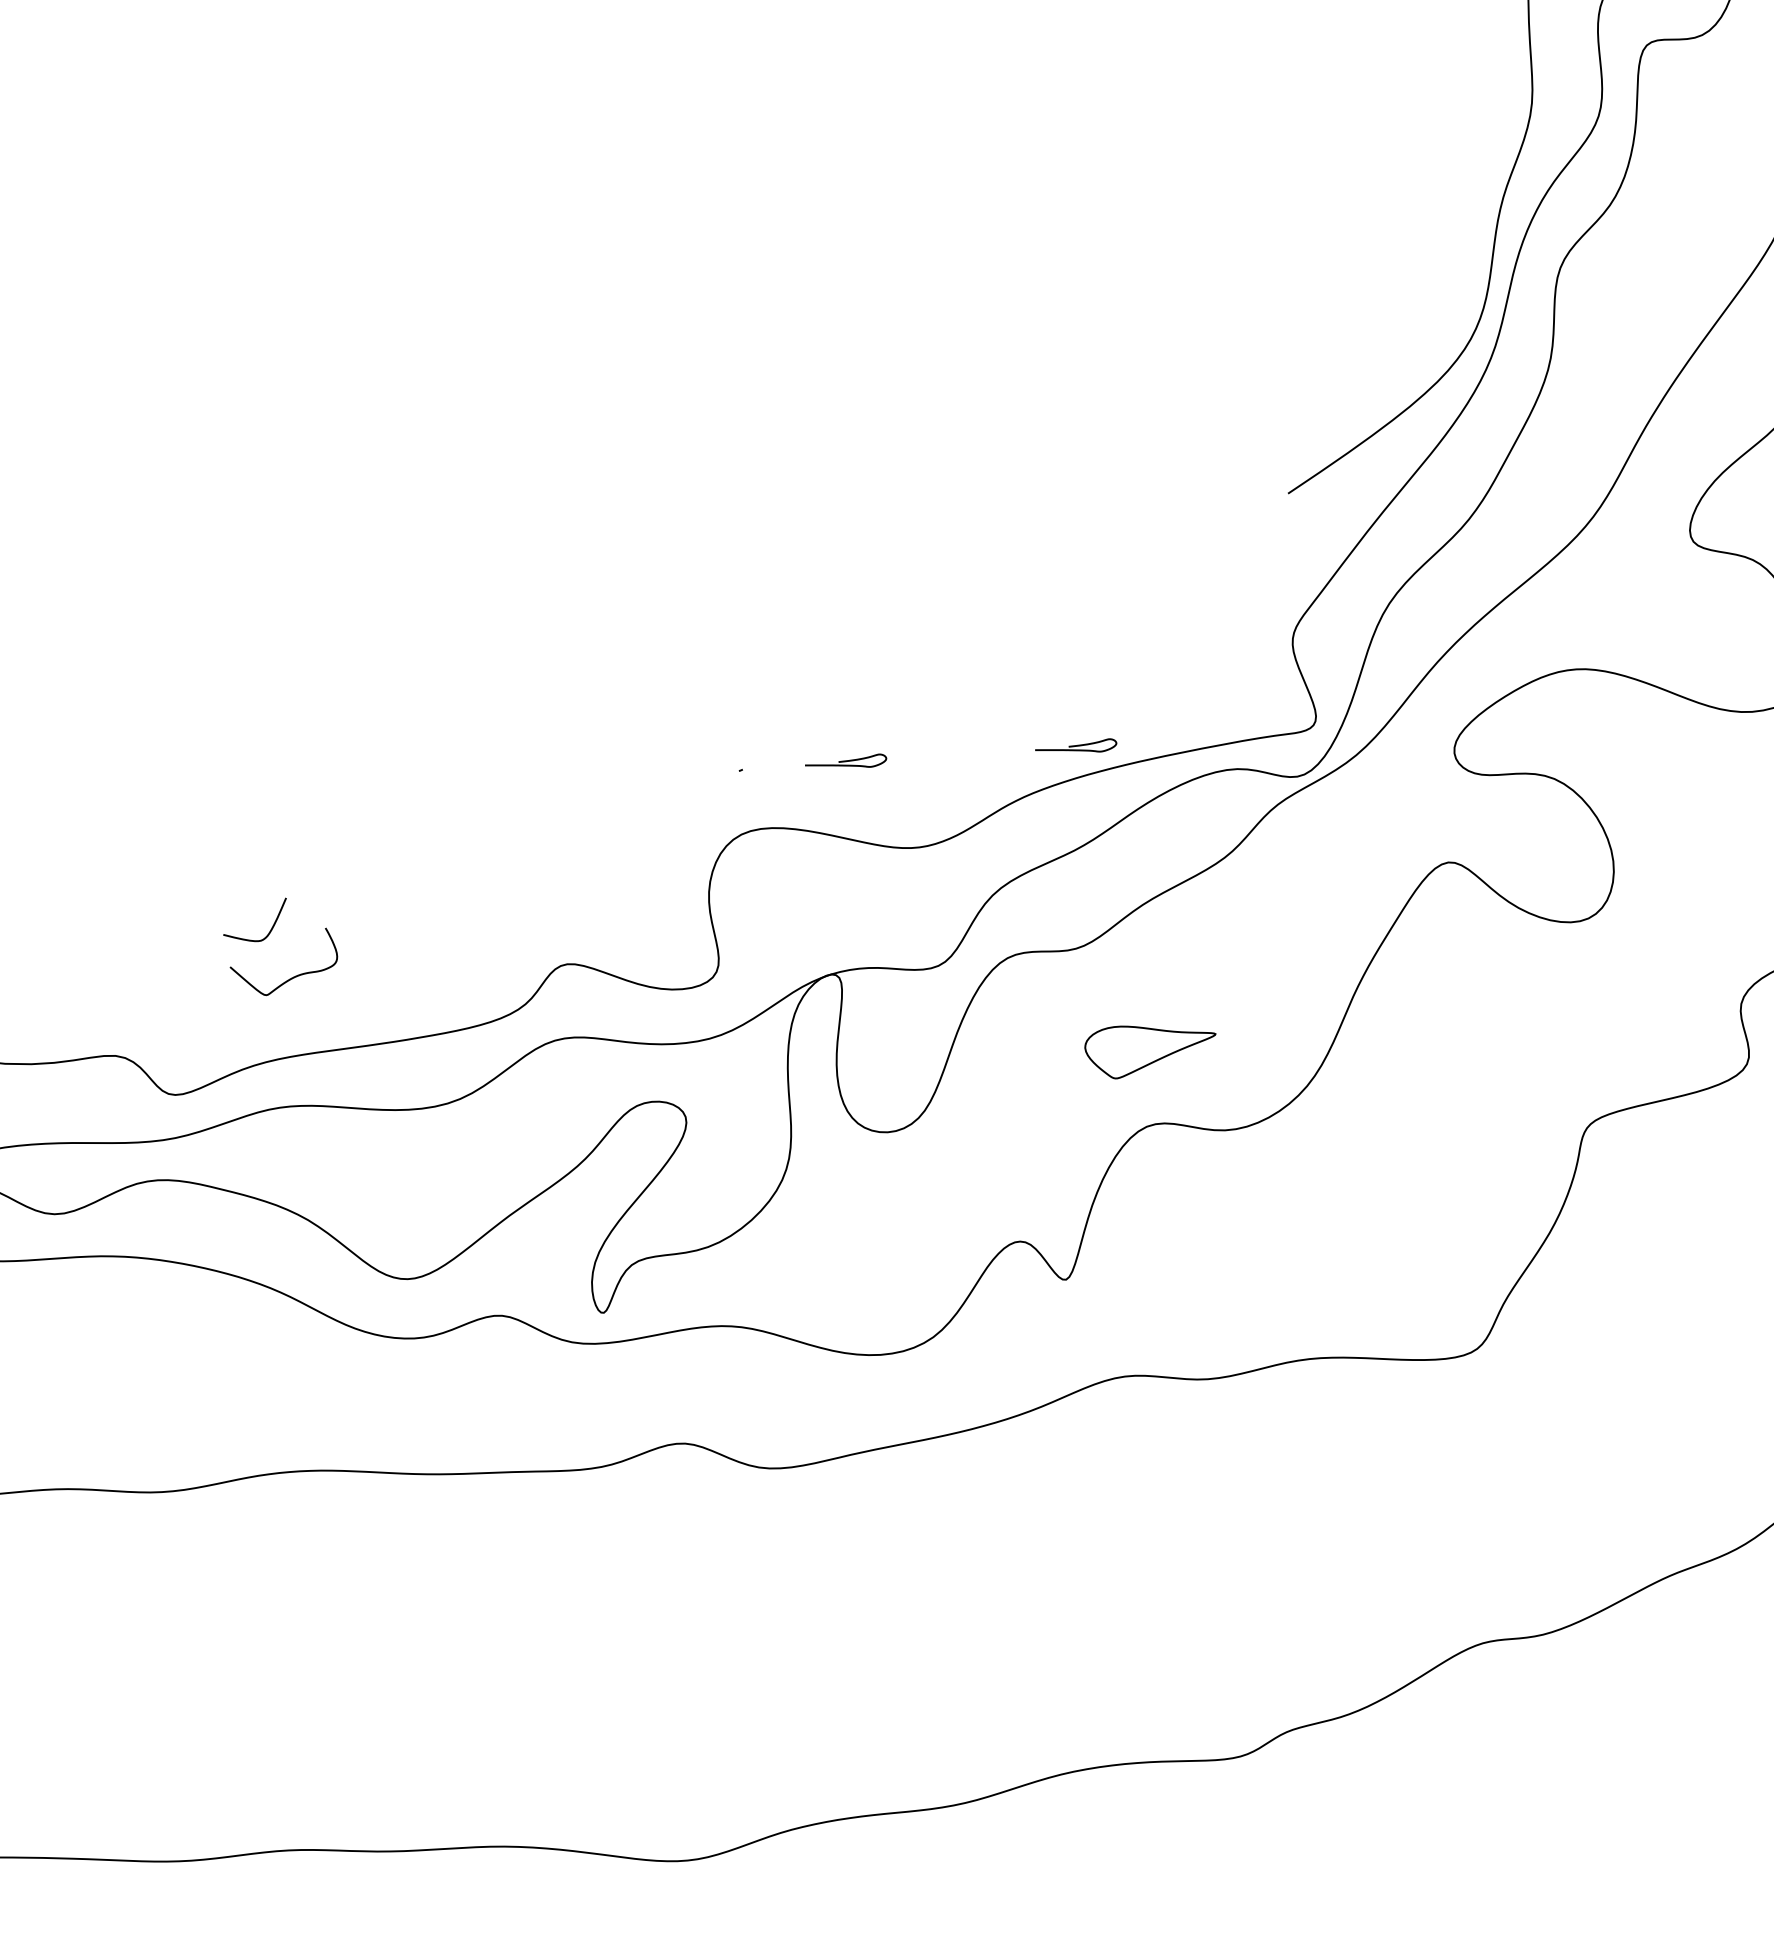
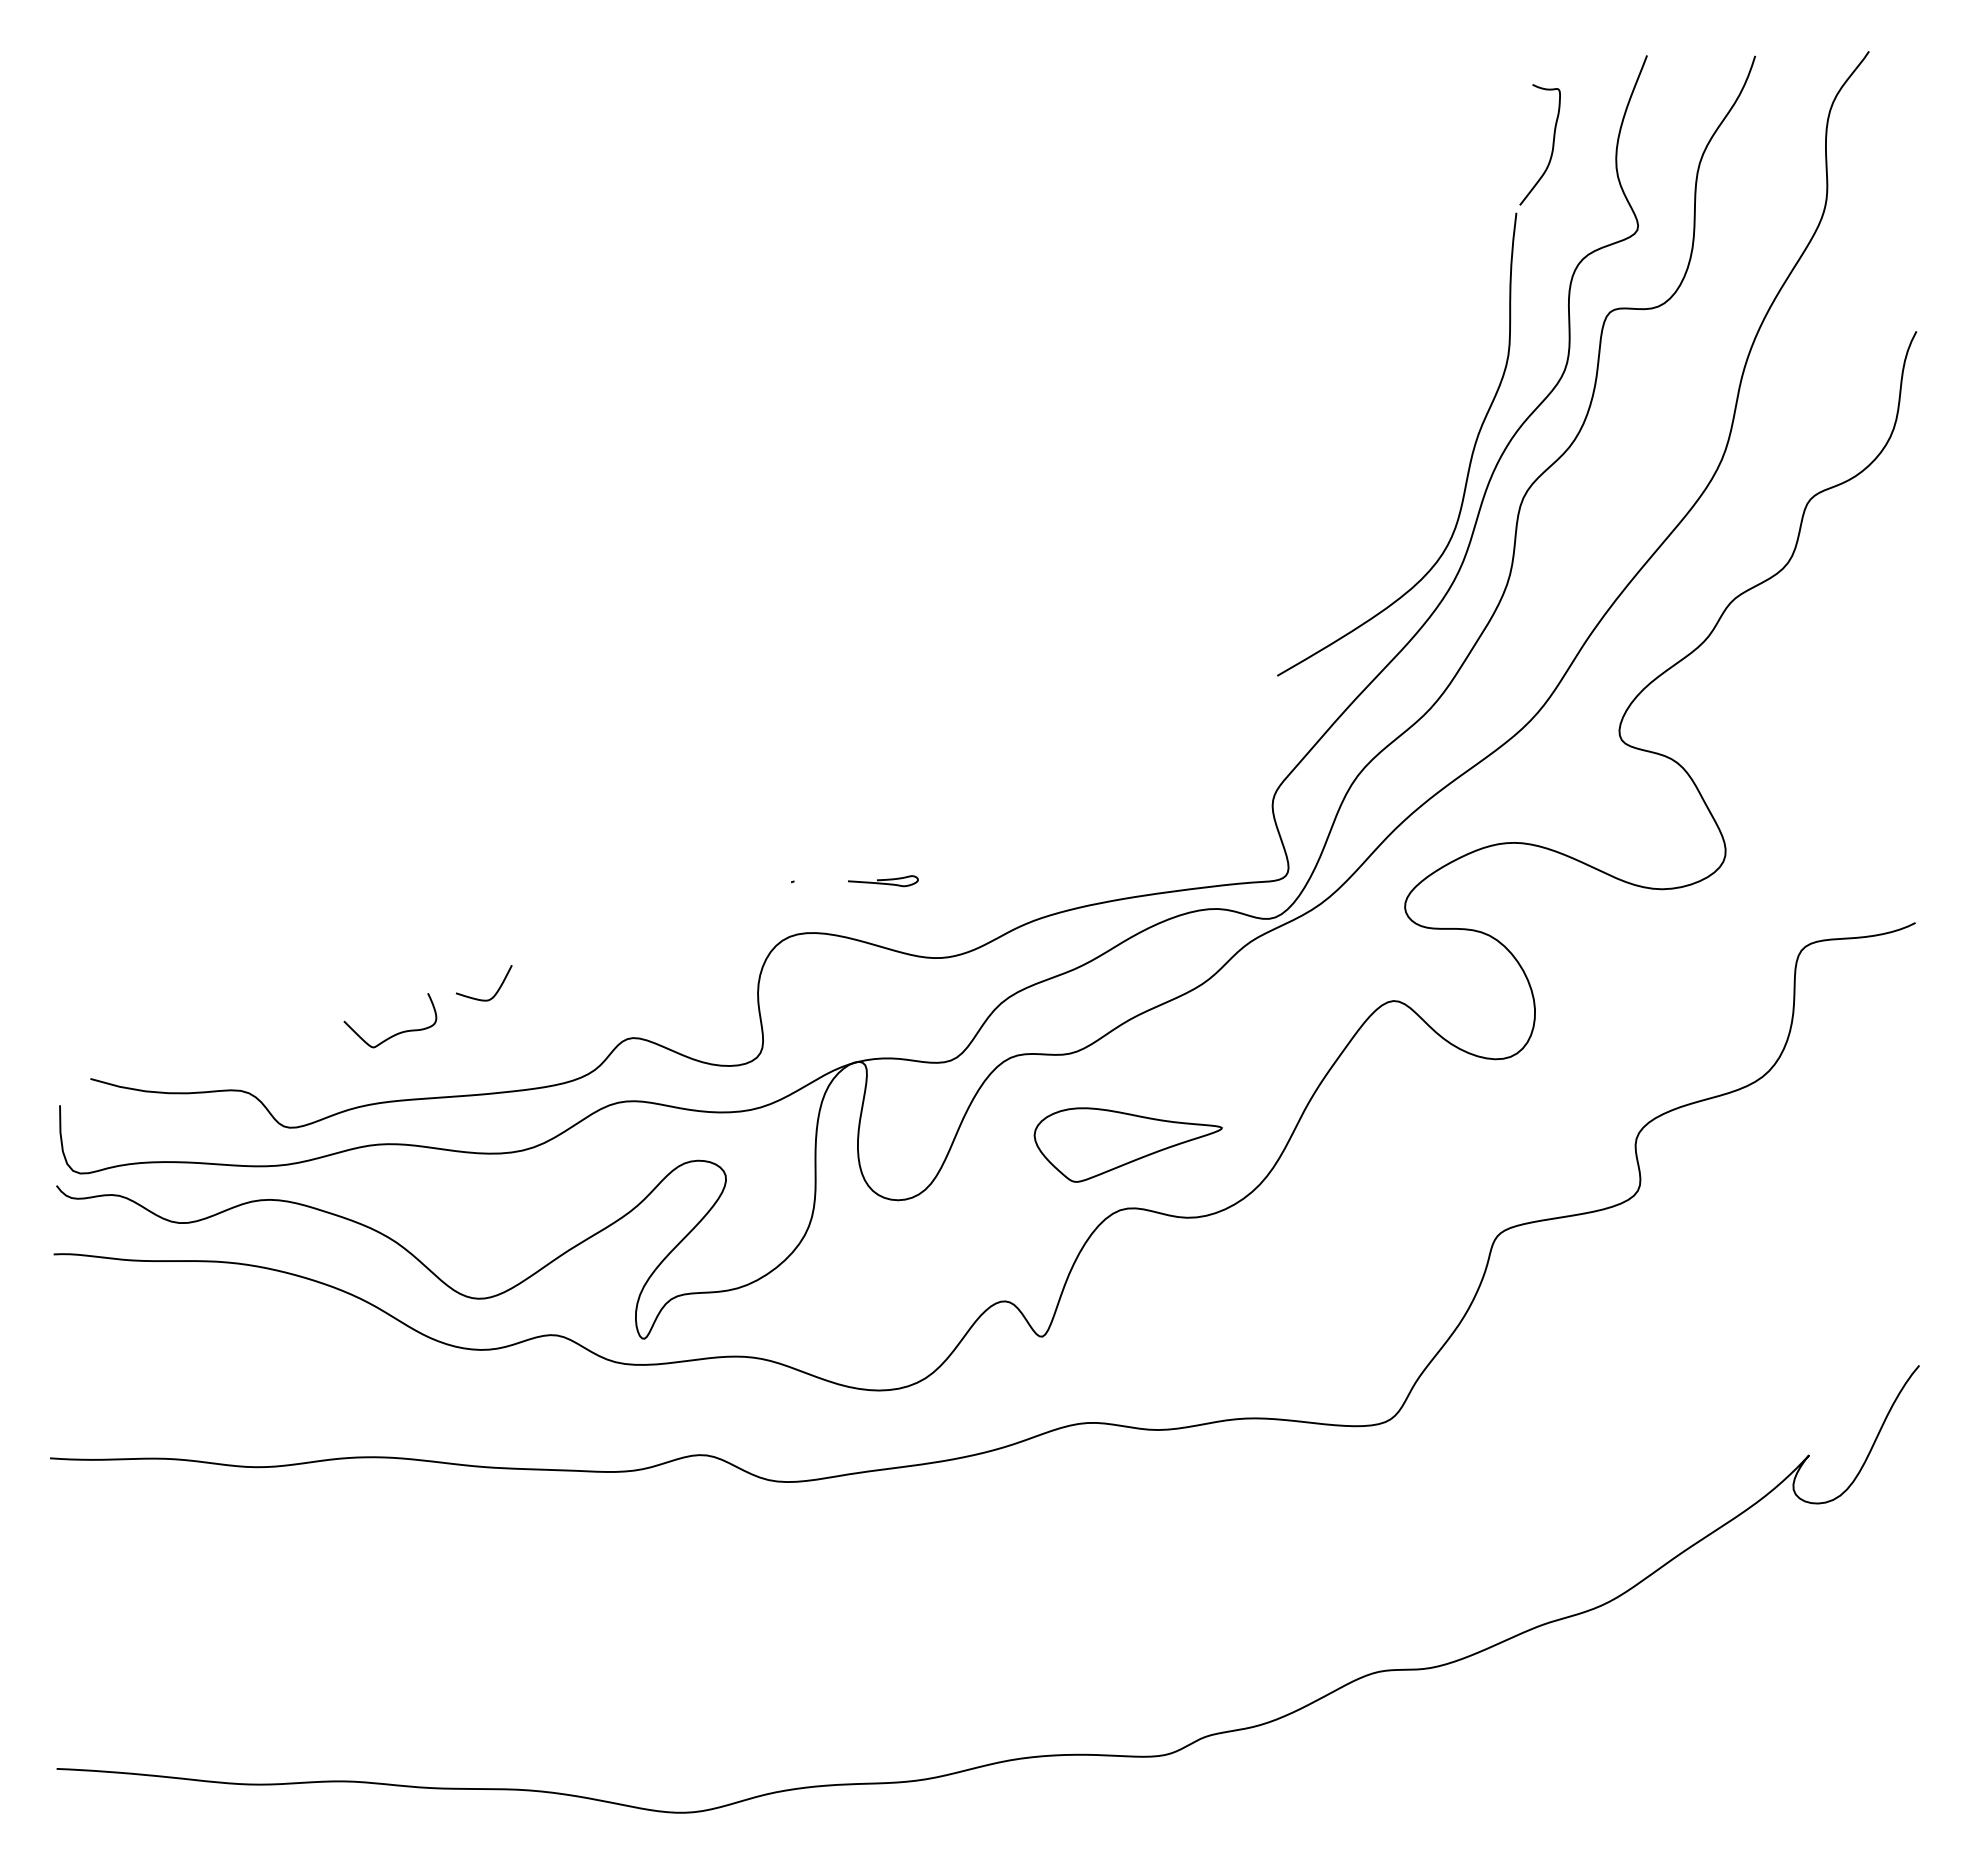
curve: (1076, 746) -> (1081, 880), removed
curve: (269, 930) -> (495, 992), moved
part: (1150, 1049) -> (1127, 1144), size x1.67

